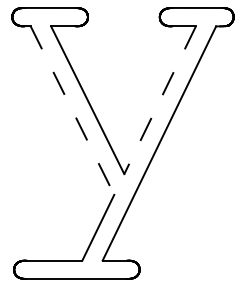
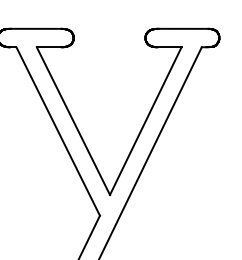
line: (159, 100) -> (145, 121), dashed -> solid
line: (72, 111) -> (58, 132), dashed -> solid

